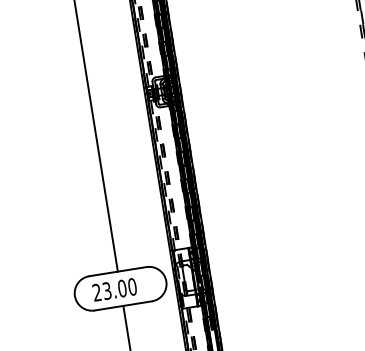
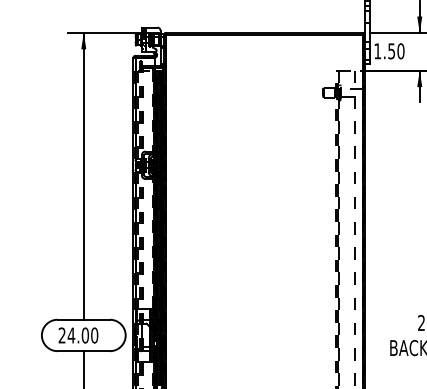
text: (107, 290) -> (71, 335), 23.00 -> 24.00

